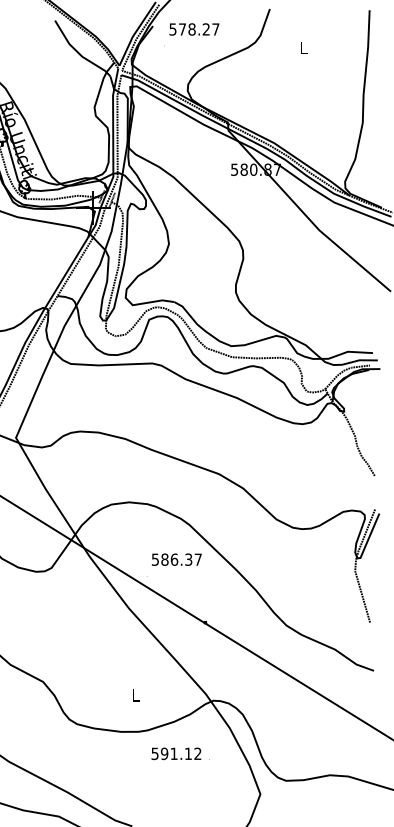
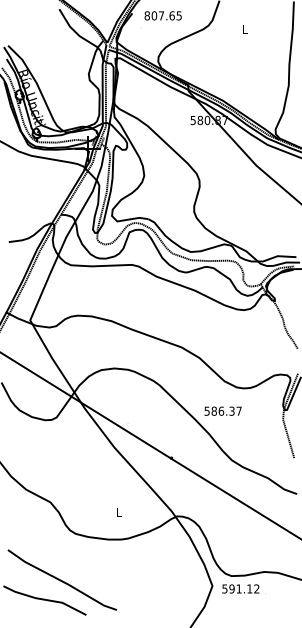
text: (193, 28) -> (162, 15), 578.27 -> 807.65
text: (175, 558) -> (222, 410), moved
text: (179, 753) -> (243, 588), moved

